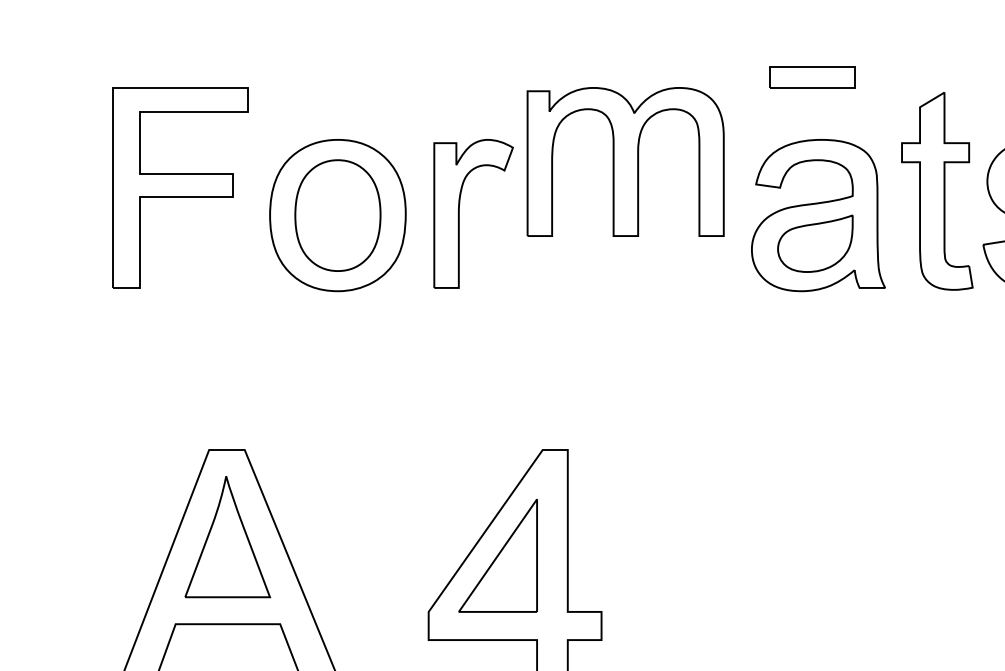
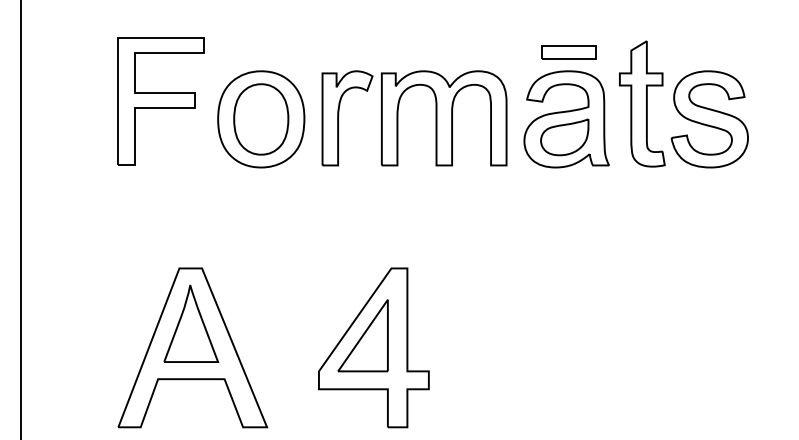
part: (811, 77) -> (568, 52), moved
part: (626, 162) -> (444, 118), moved

